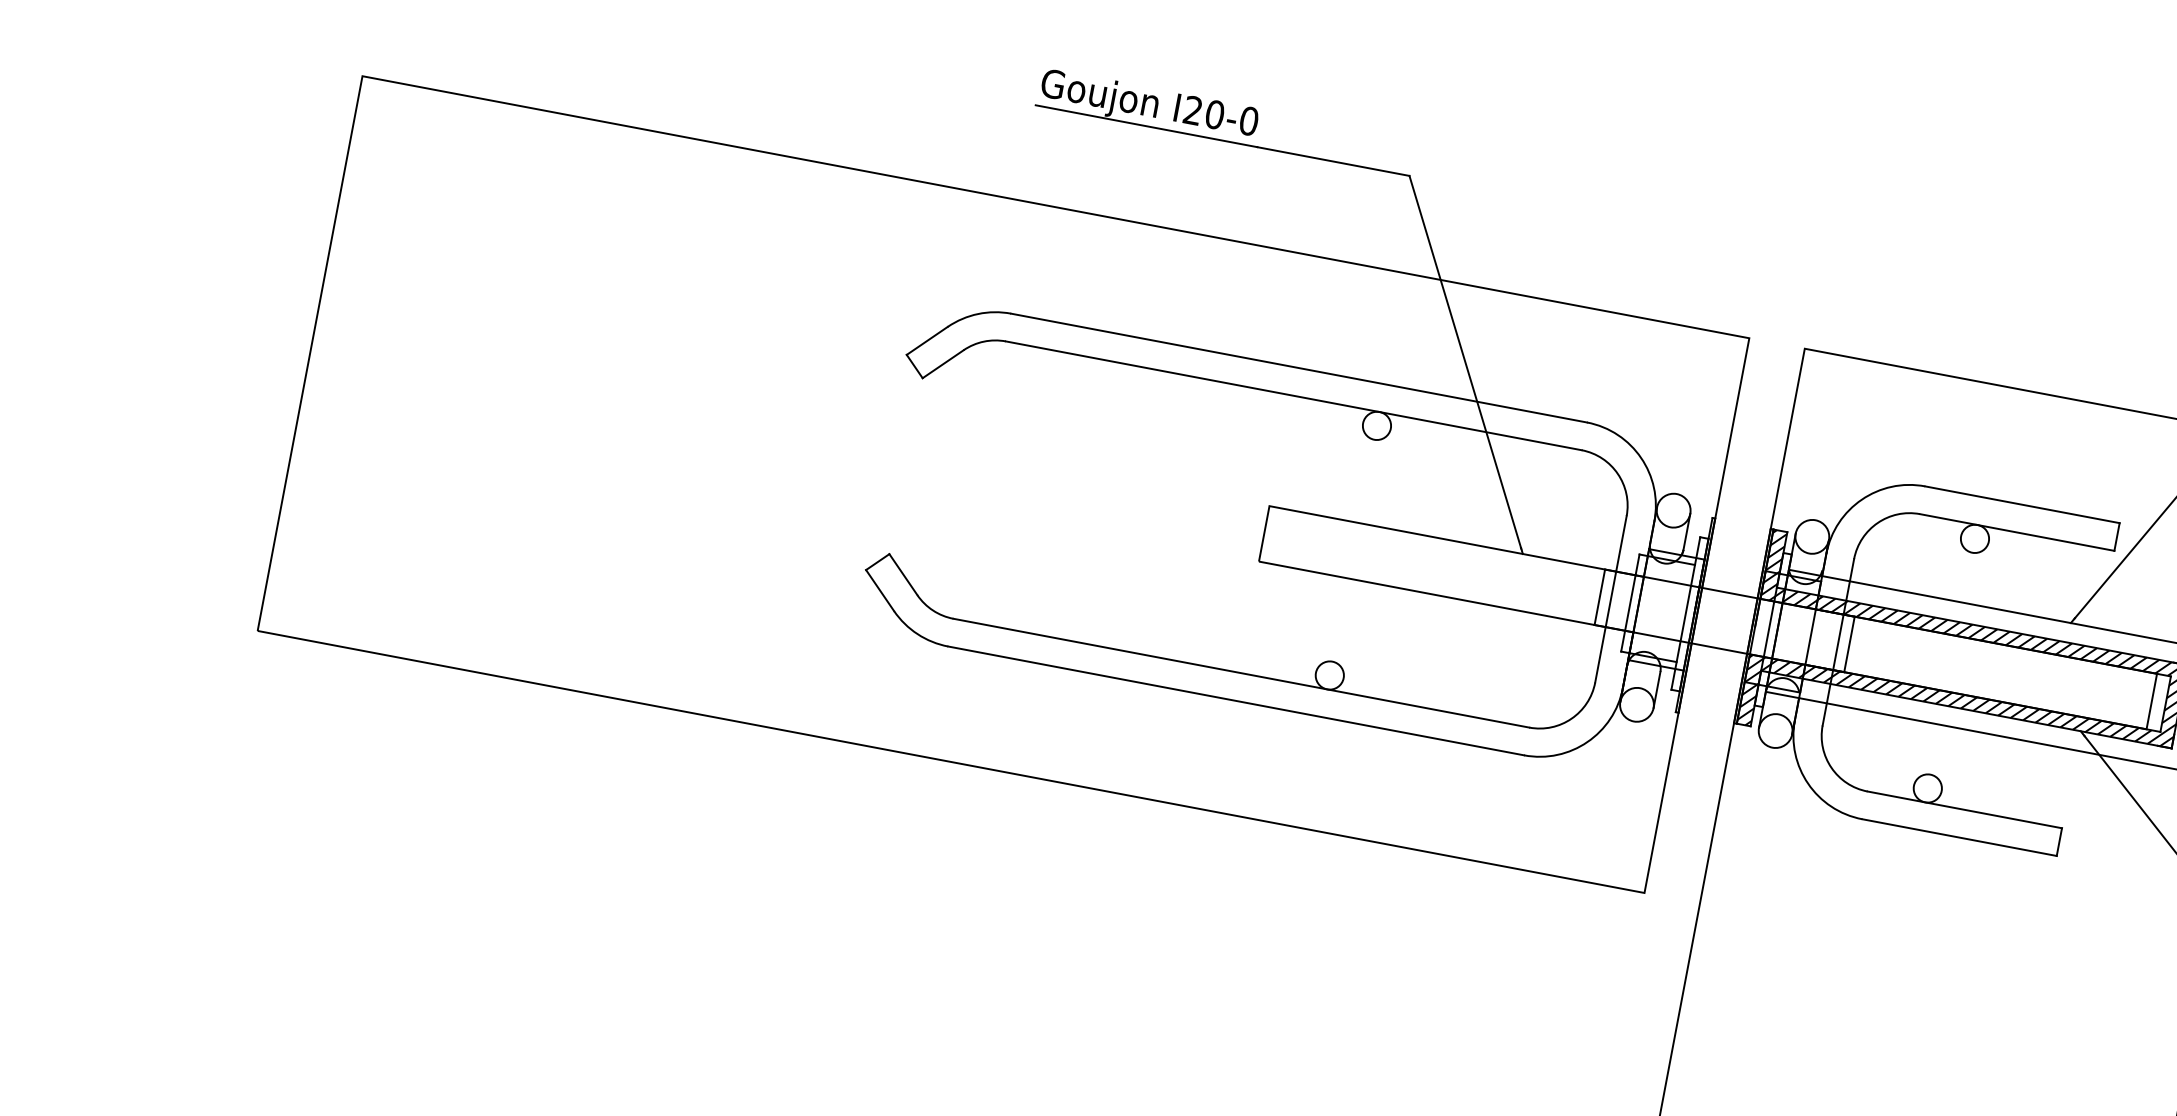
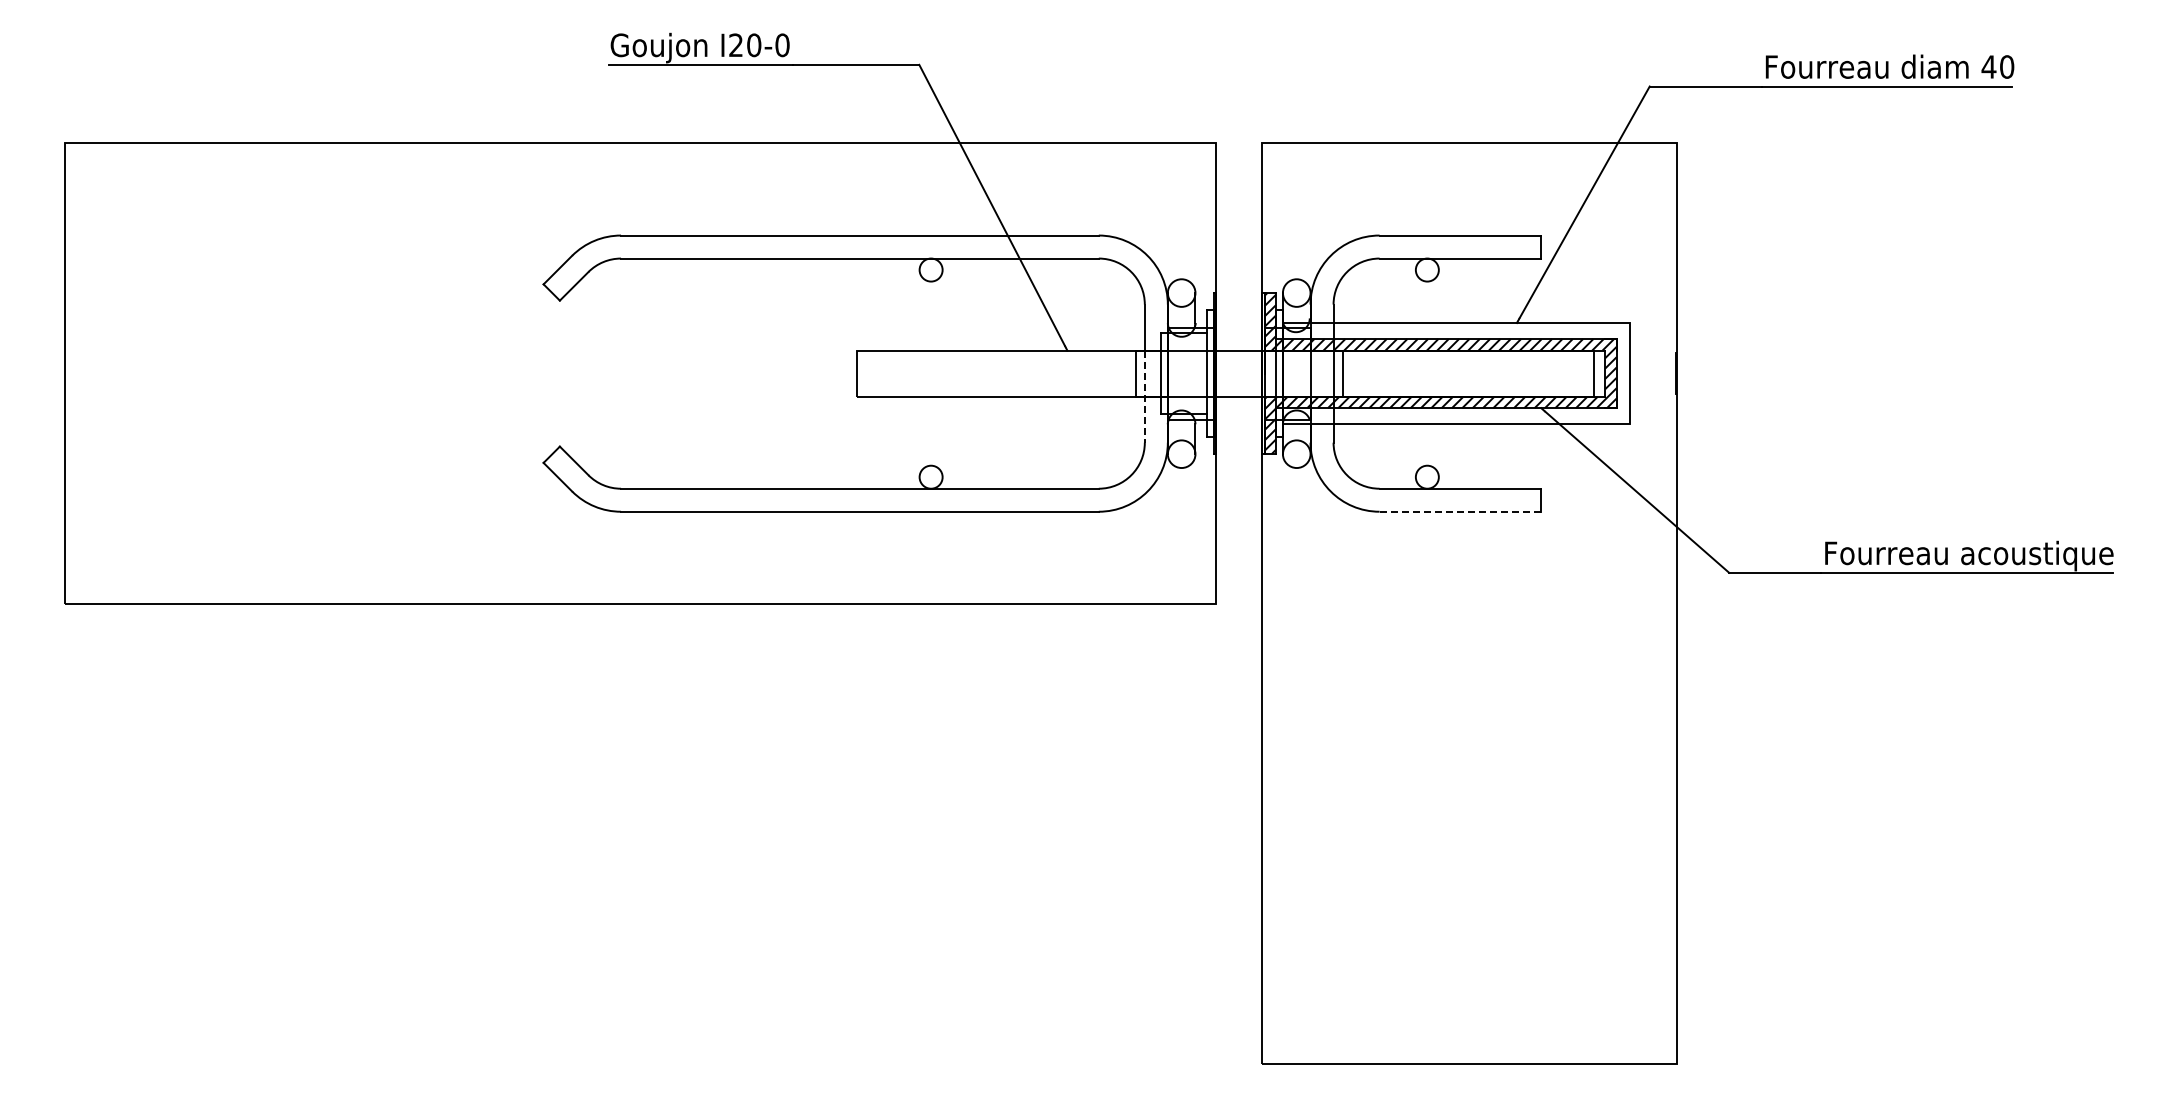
line: (1605, 628) -> (1144, 397), solid -> dashed
line: (1959, 837) -> (1460, 511), solid -> dashed

